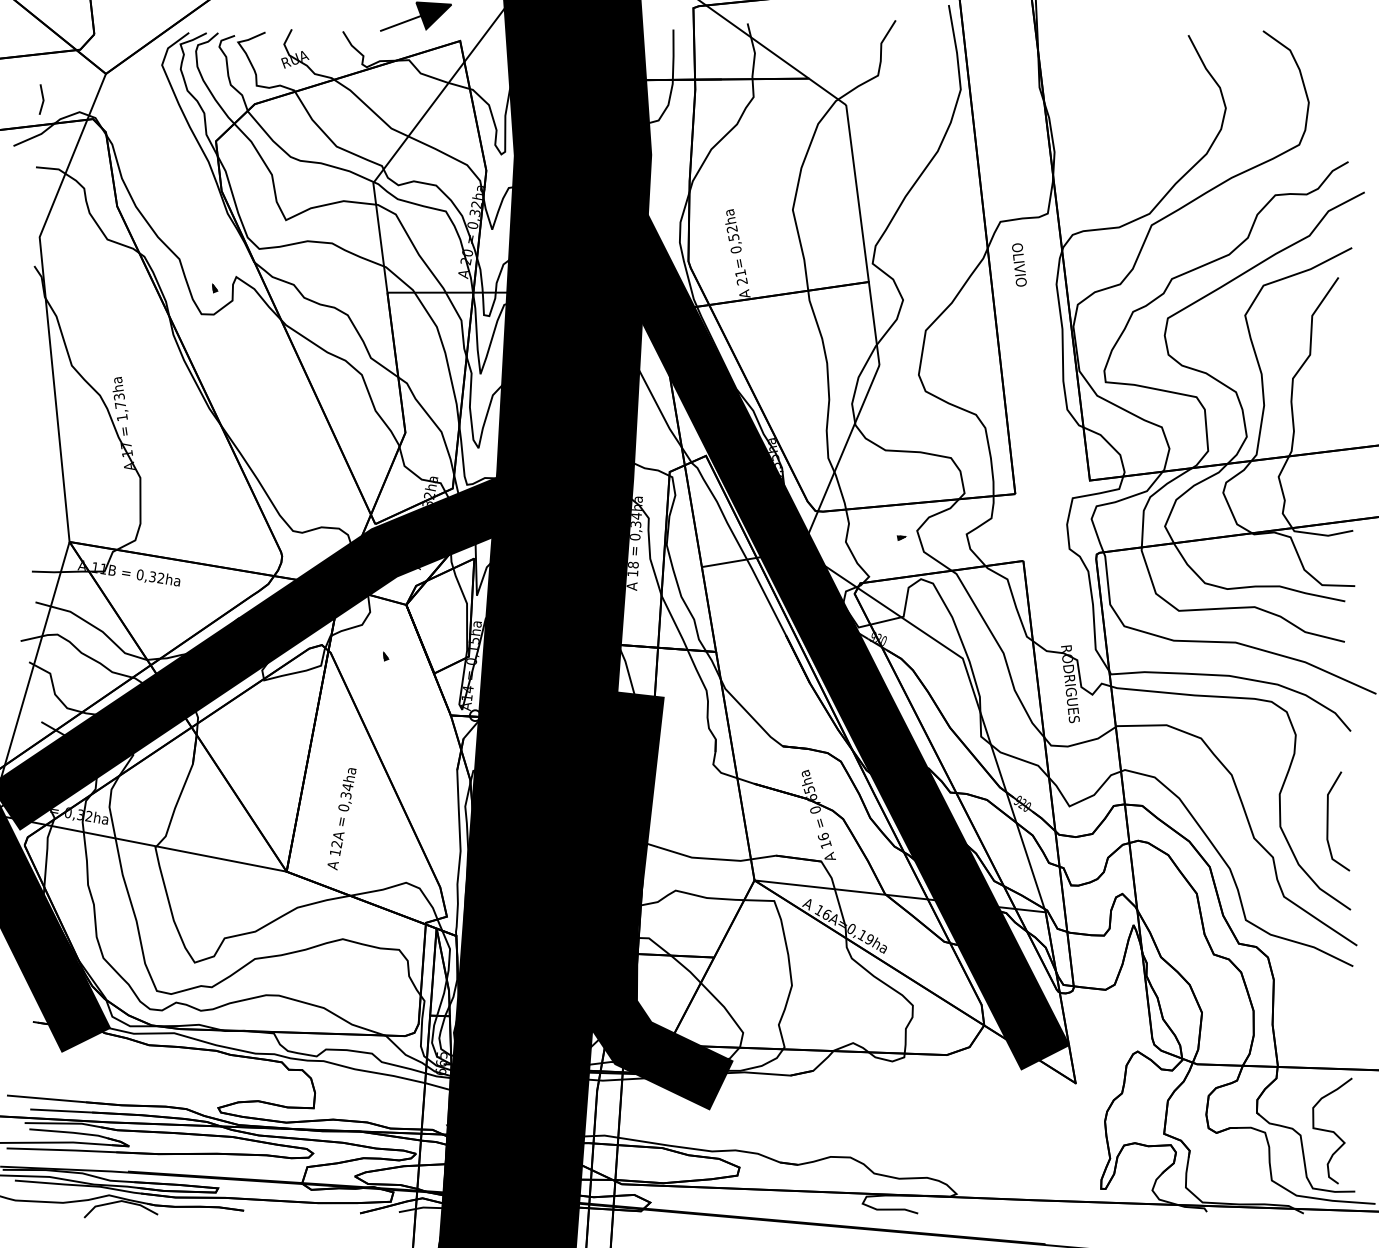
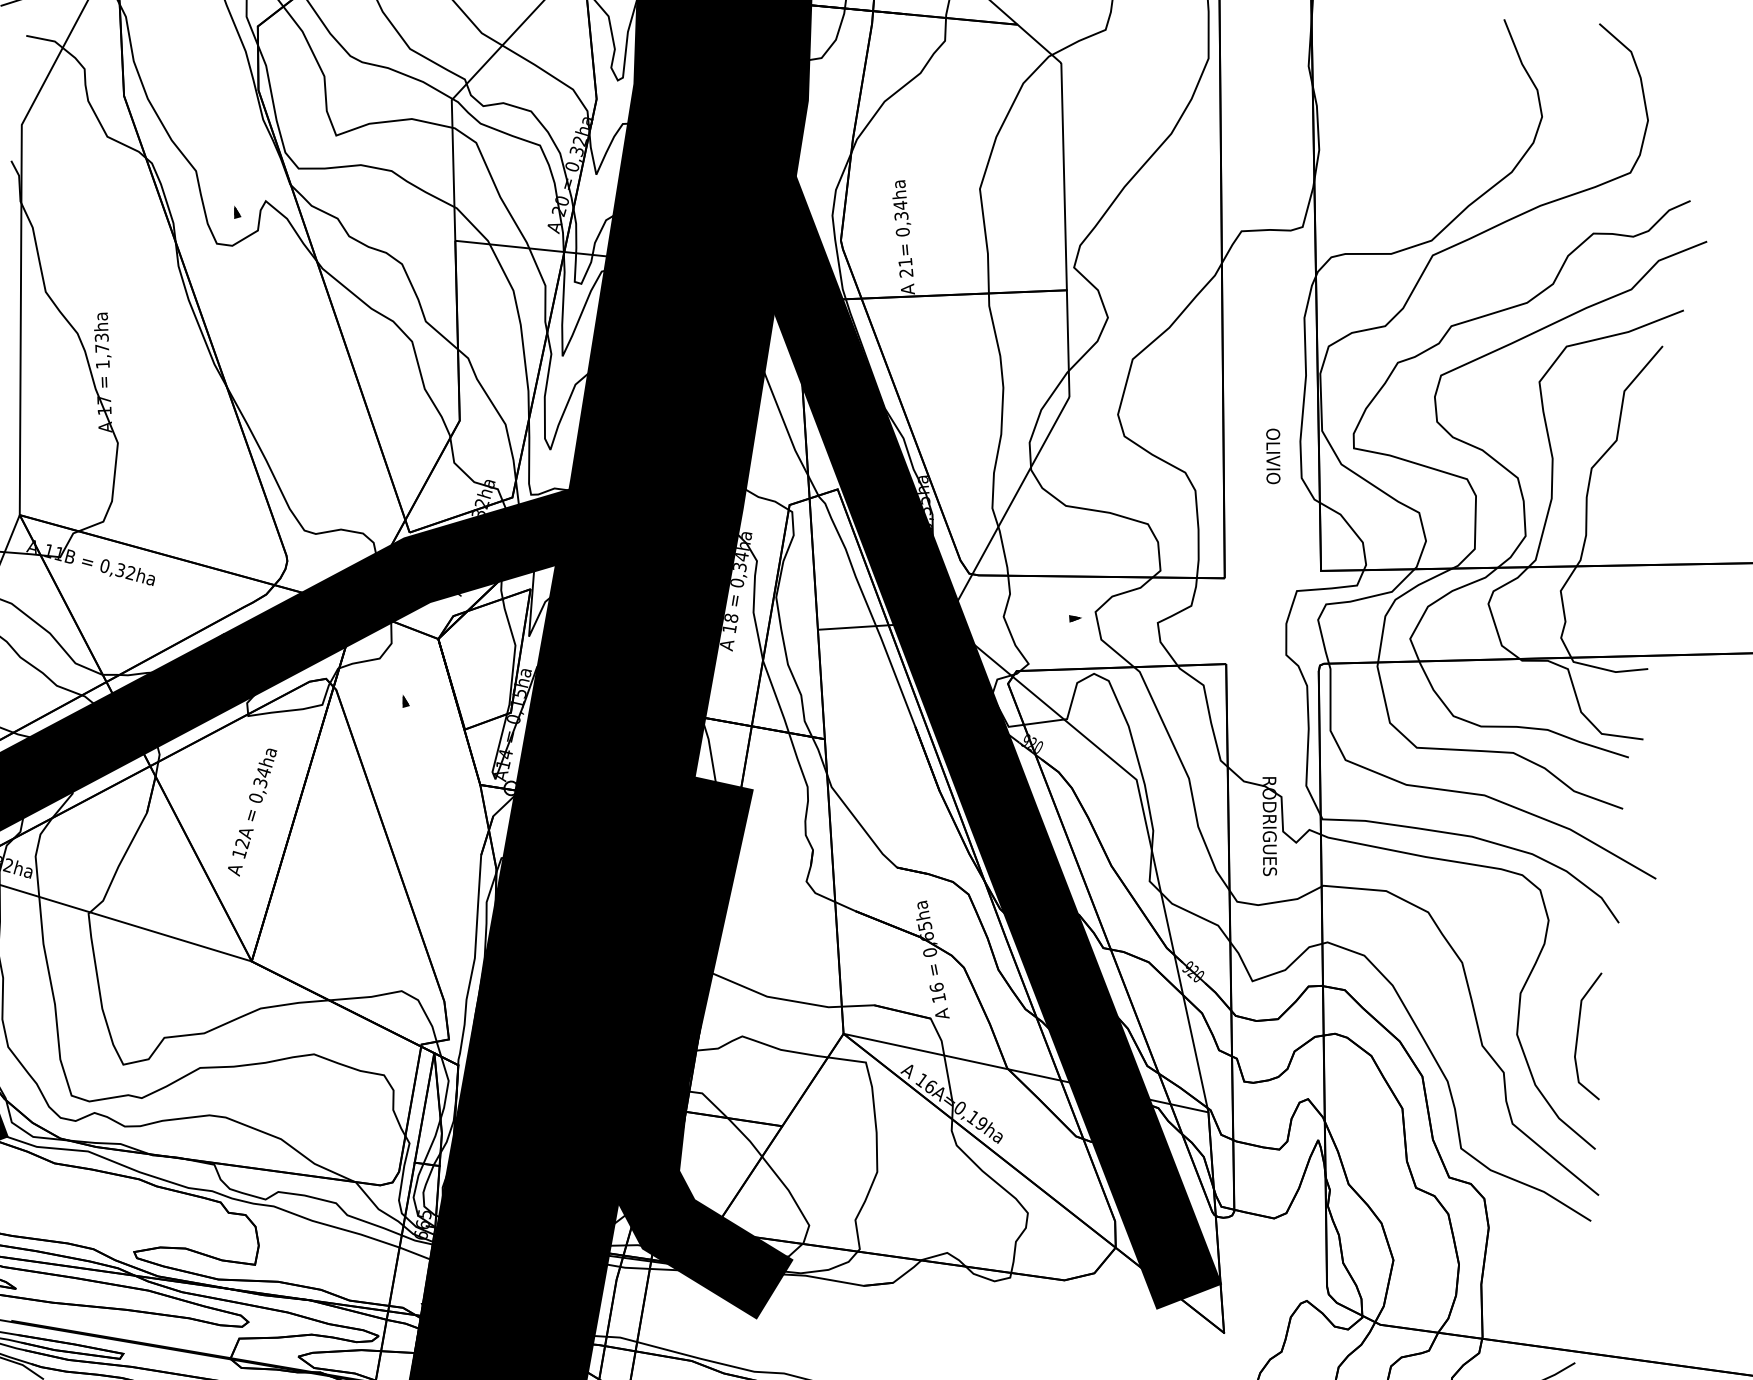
text: (731, 232) -> (899, 209), 0,52ha -> 0,34ha
text: (1019, 264) -> (1273, 455), moved
text: (341, 819) -> (251, 812), moved

